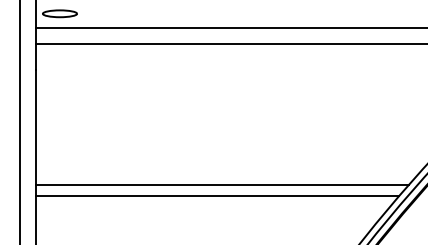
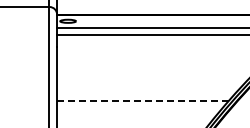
line: (220, 185) -> (142, 100), solid -> dashed
line: (216, 196) -> (140, 105), removed

